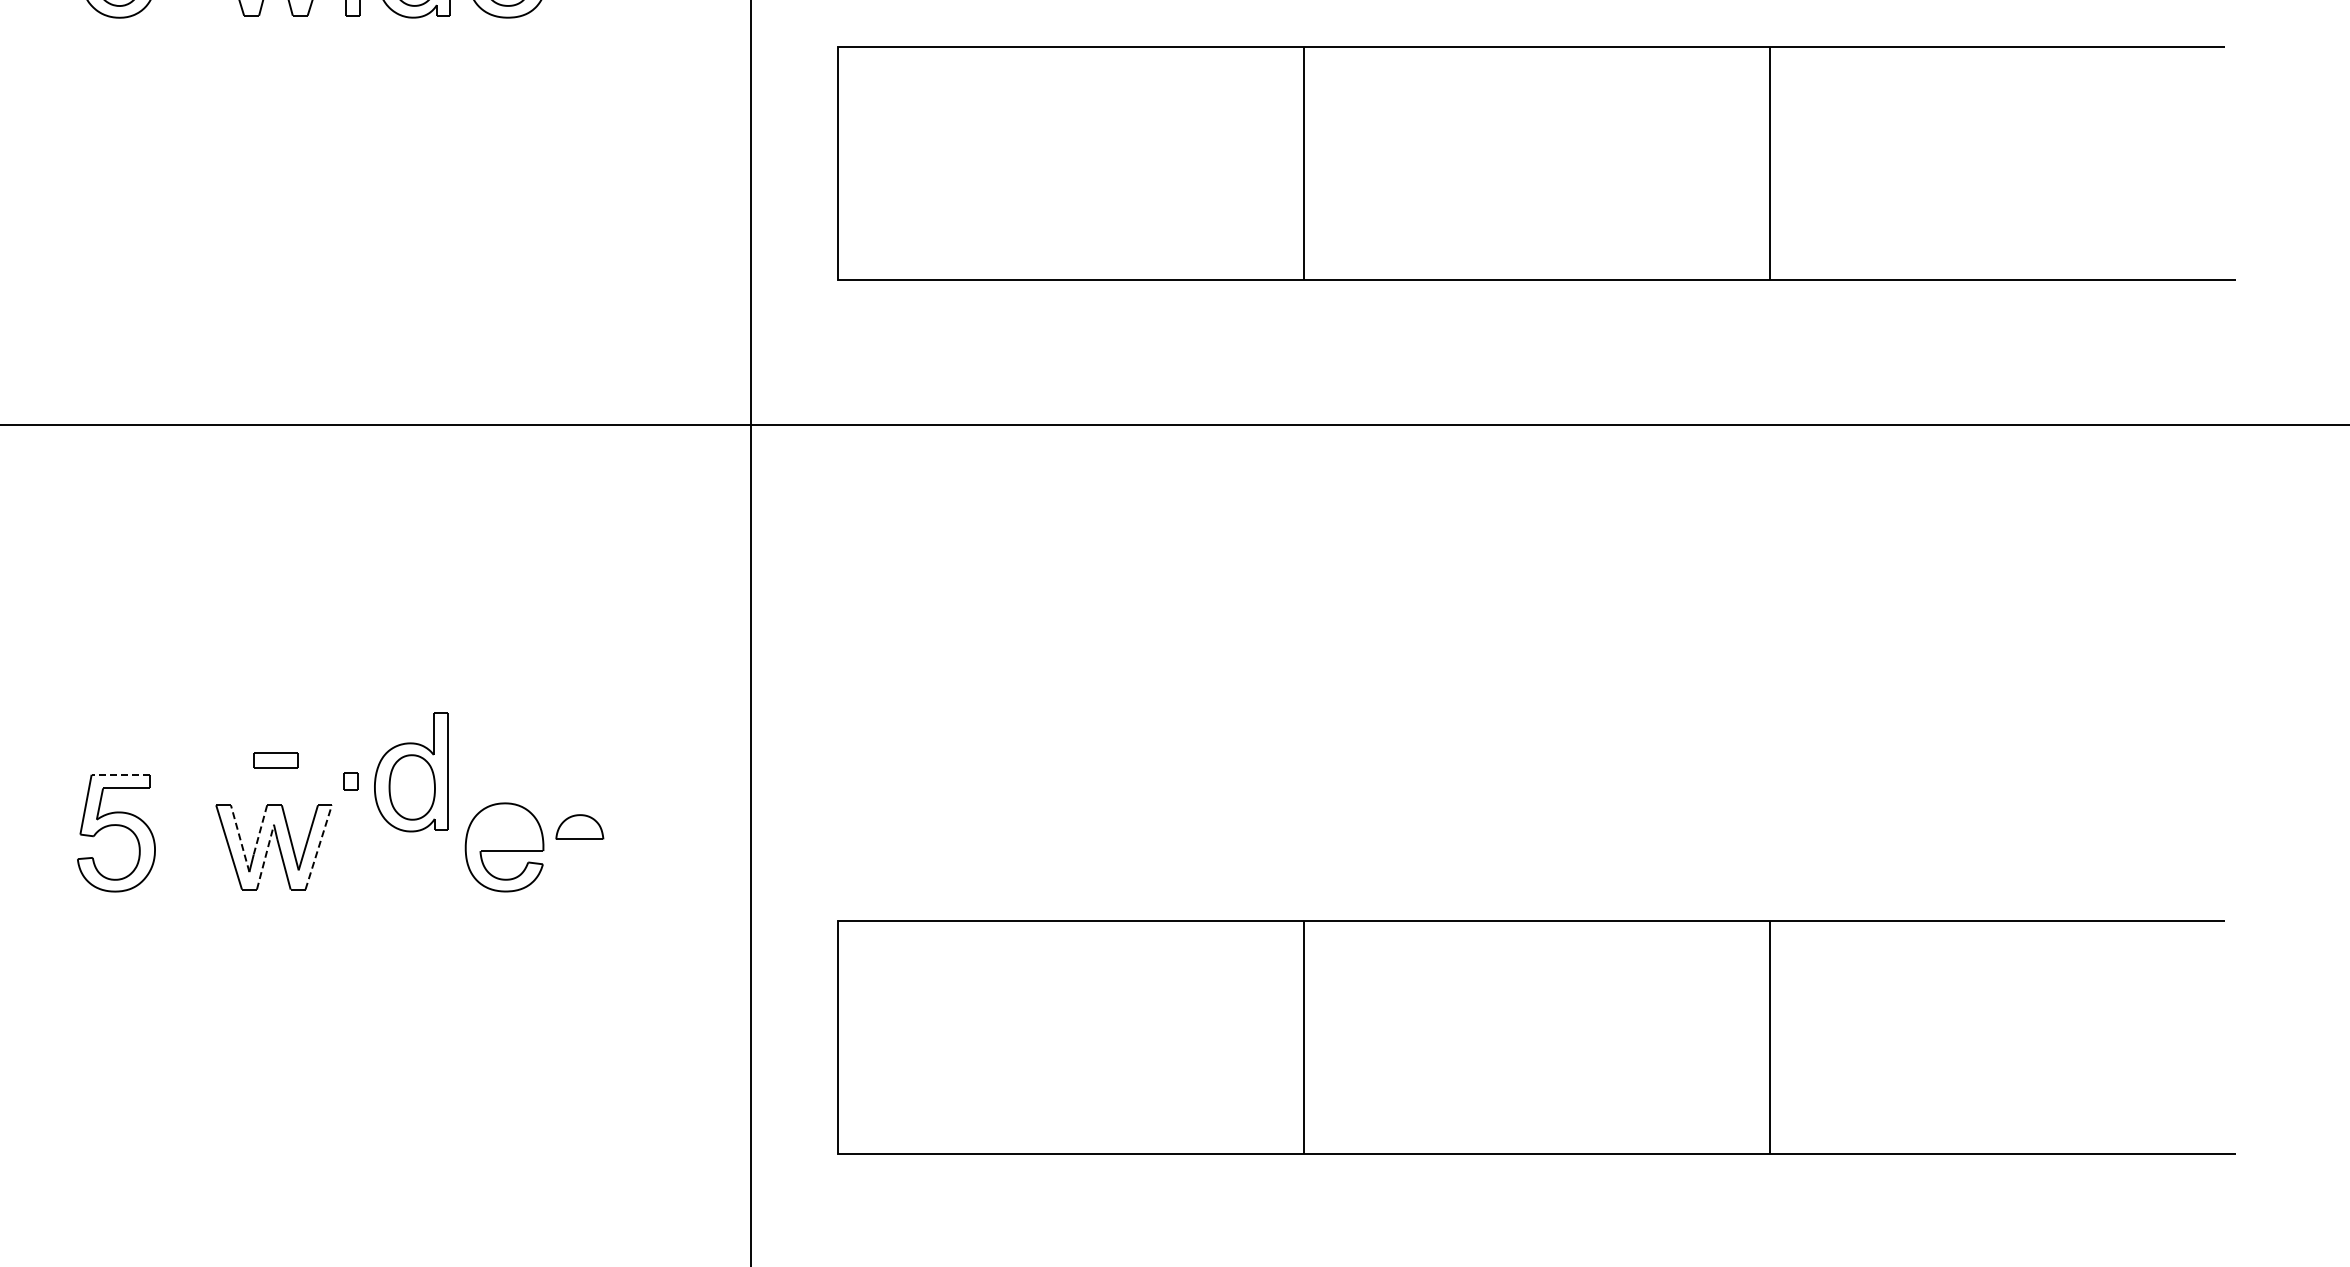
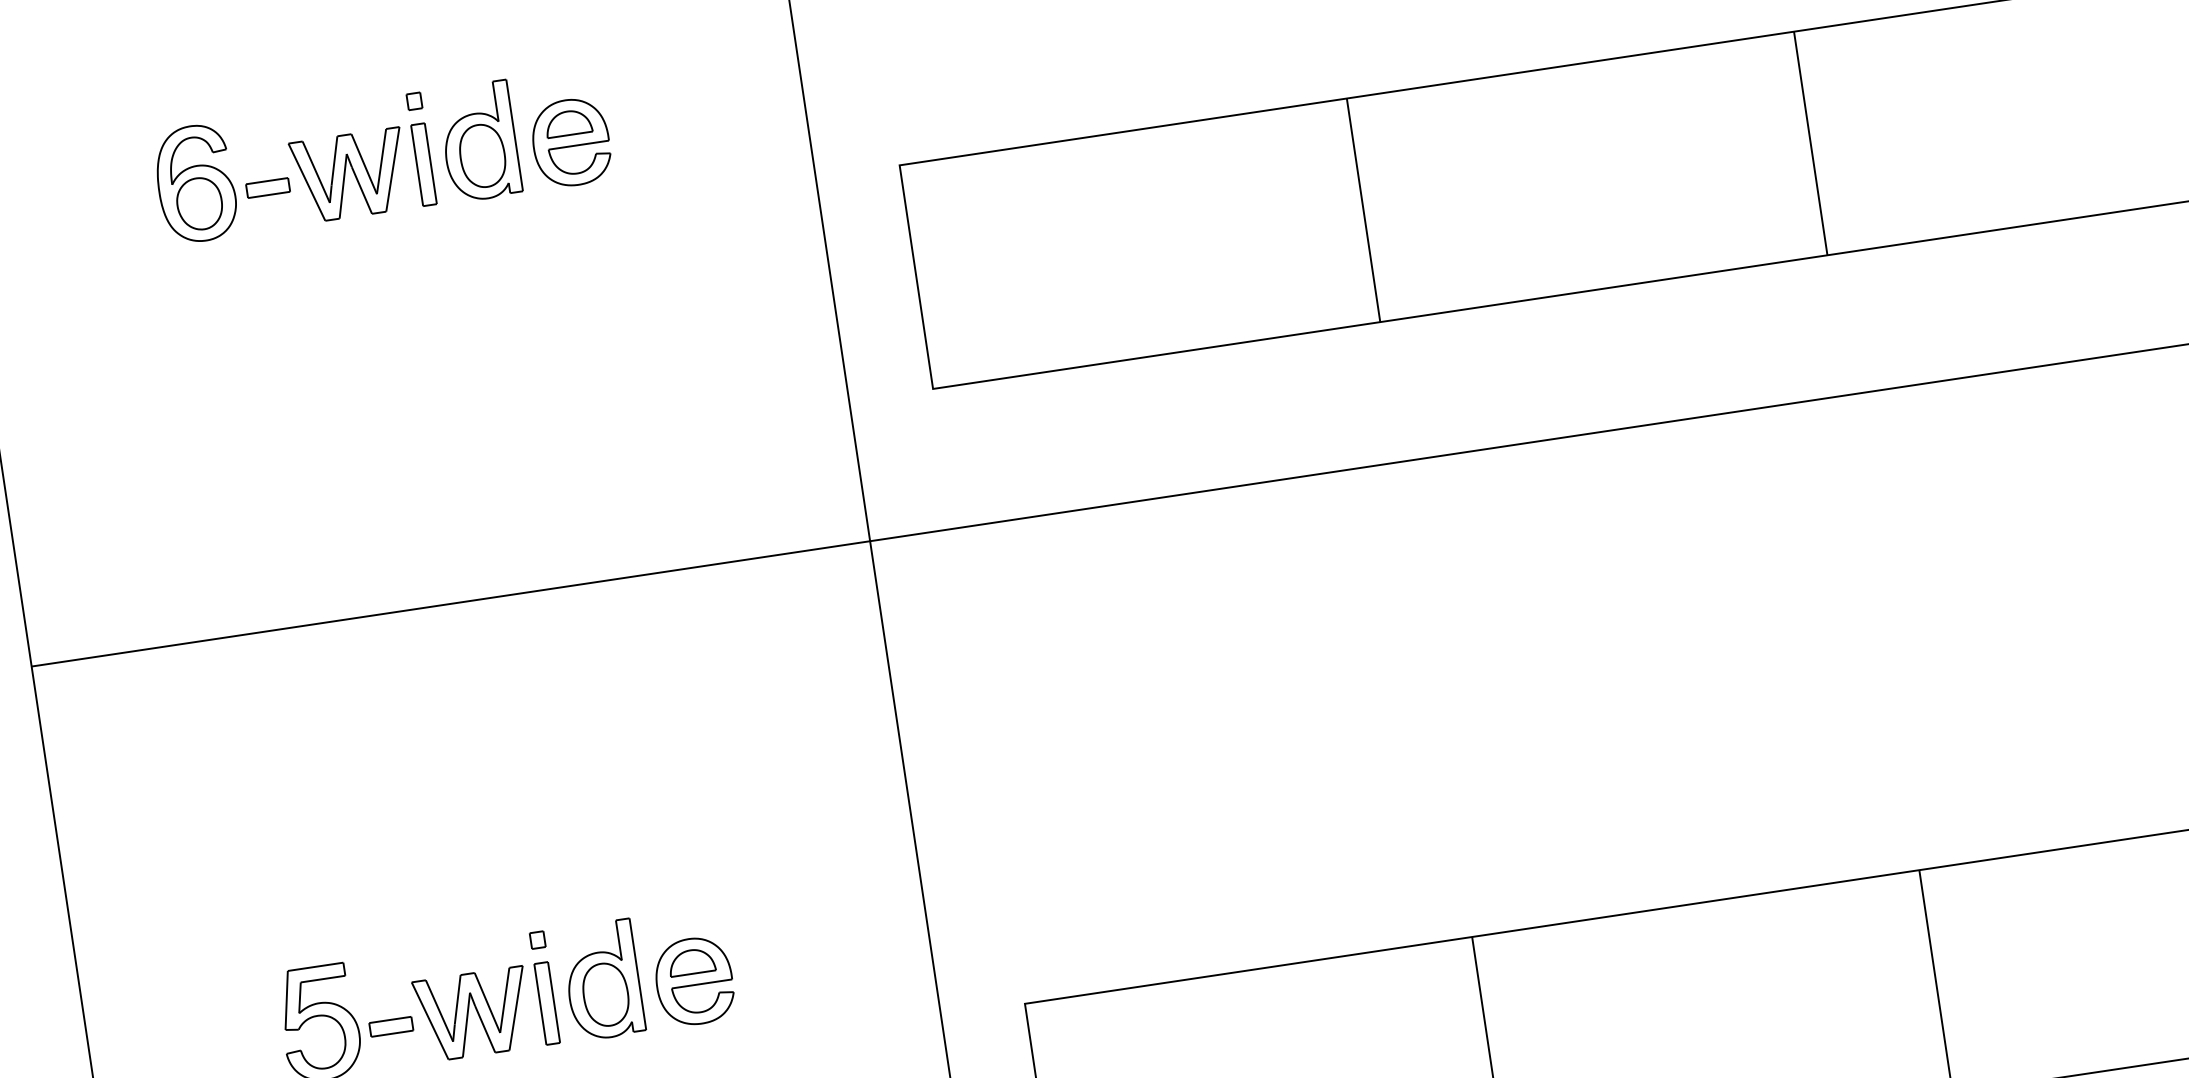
part: (275, 760) -> (391, 1026), moved
part: (411, 772) -> (603, 980), moved
line: (120, 774) -> (315, 966), dashed -> solid
part: (579, 826) -> (691, 961), moved
line: (260, 829) -> (457, 999), dashed -> solid
line: (240, 838) -> (439, 1010), dashed -> solid
line: (318, 846) -> (515, 1007), dashed -> solid
part: (350, 847) -> (546, 1003), added
line: (265, 857) -> (466, 1025), dashed -> solid

